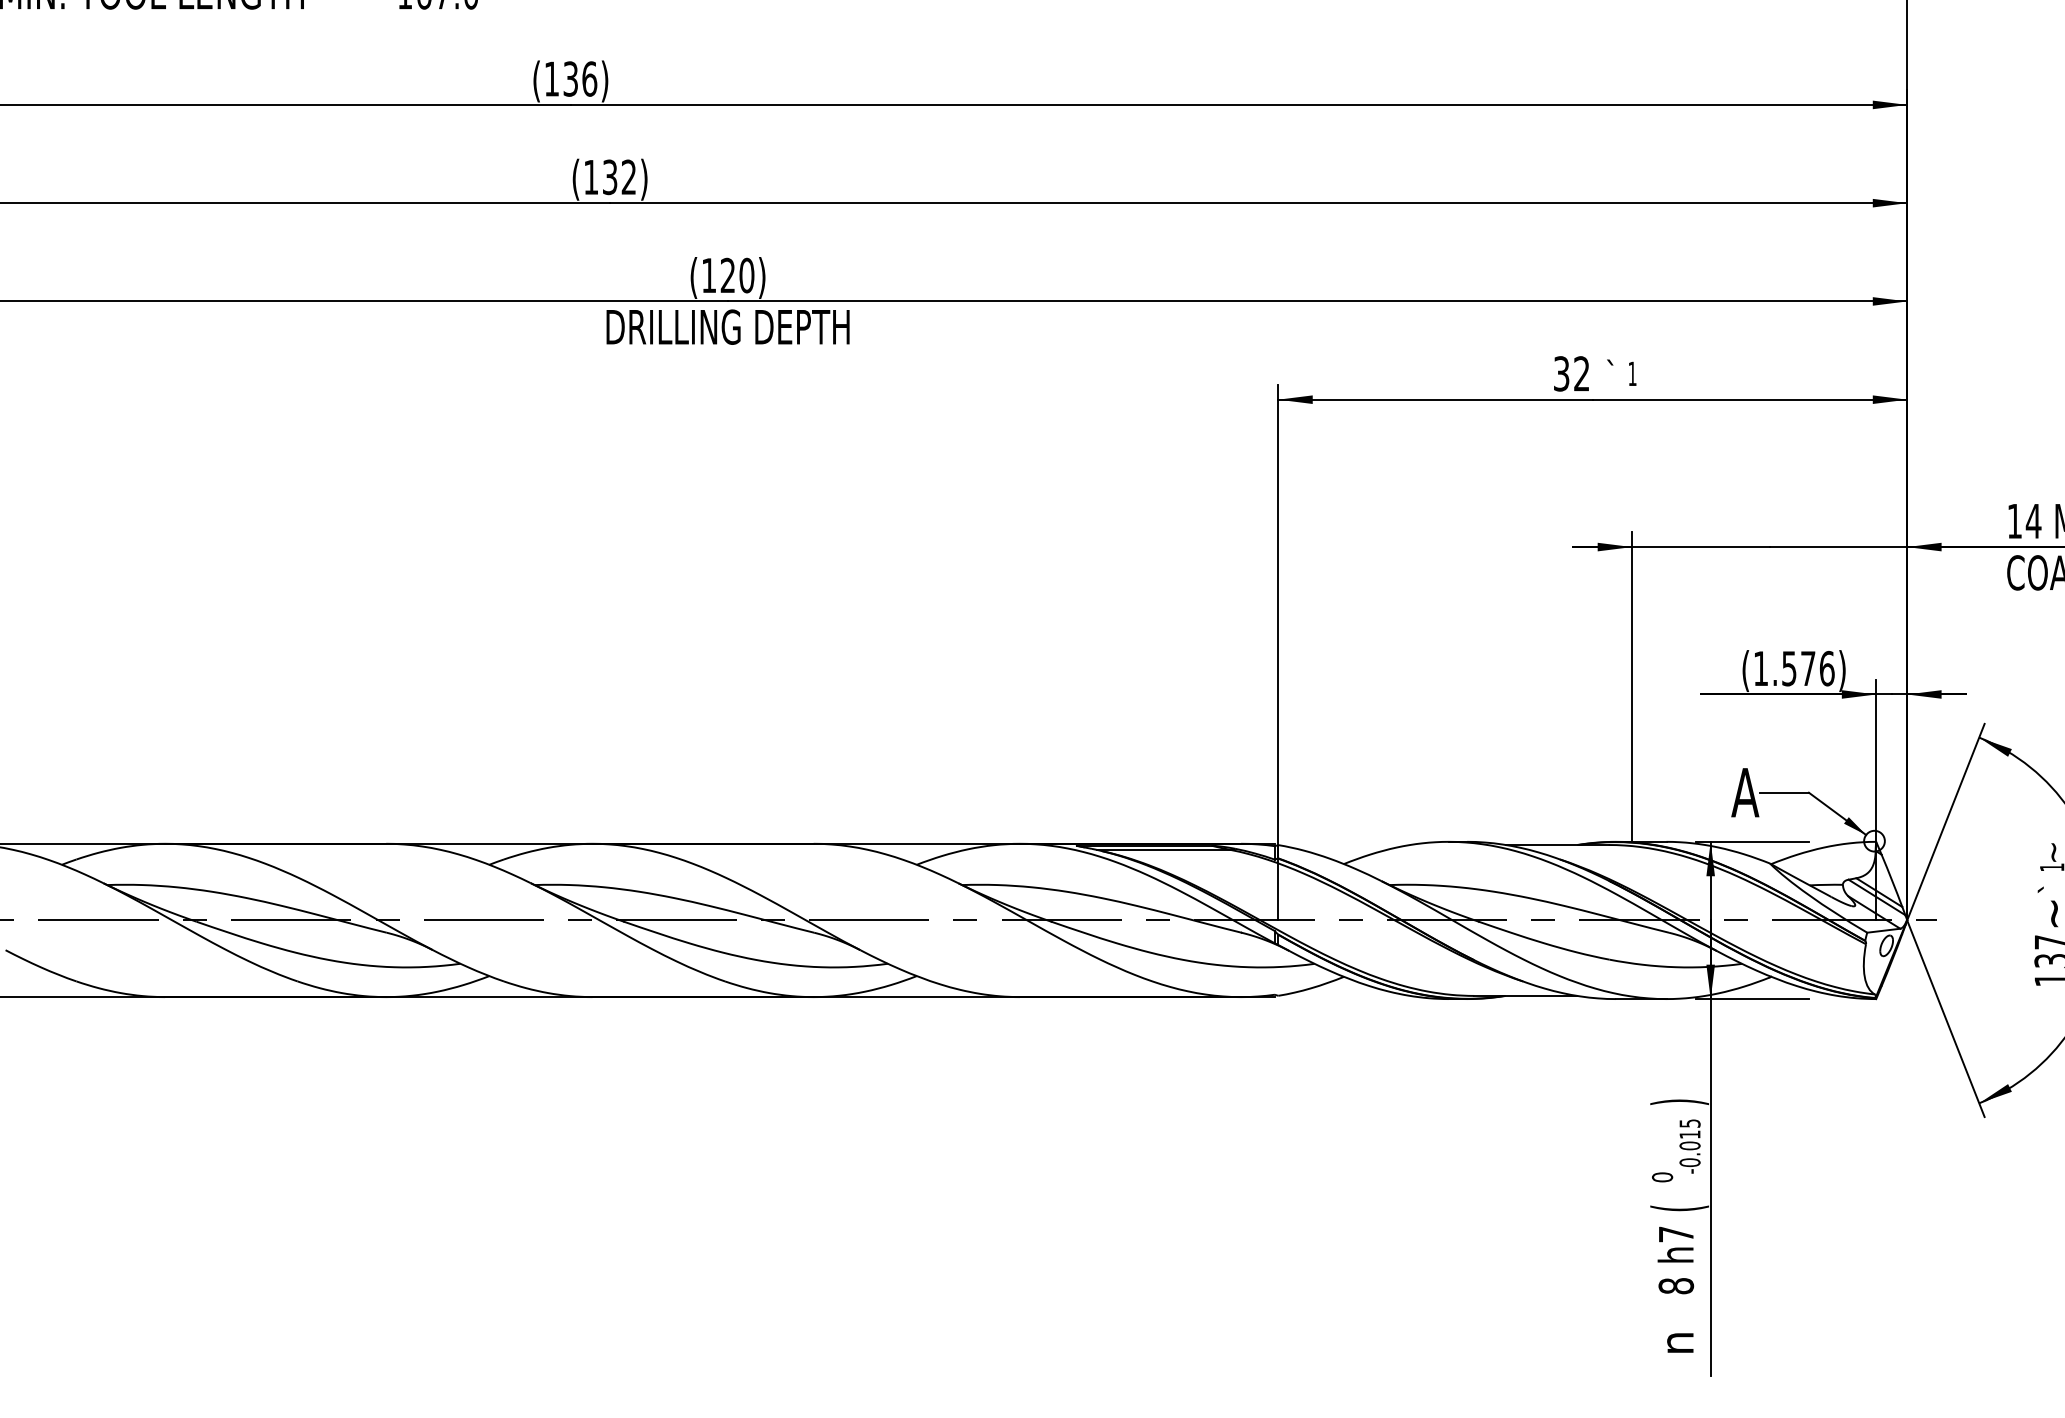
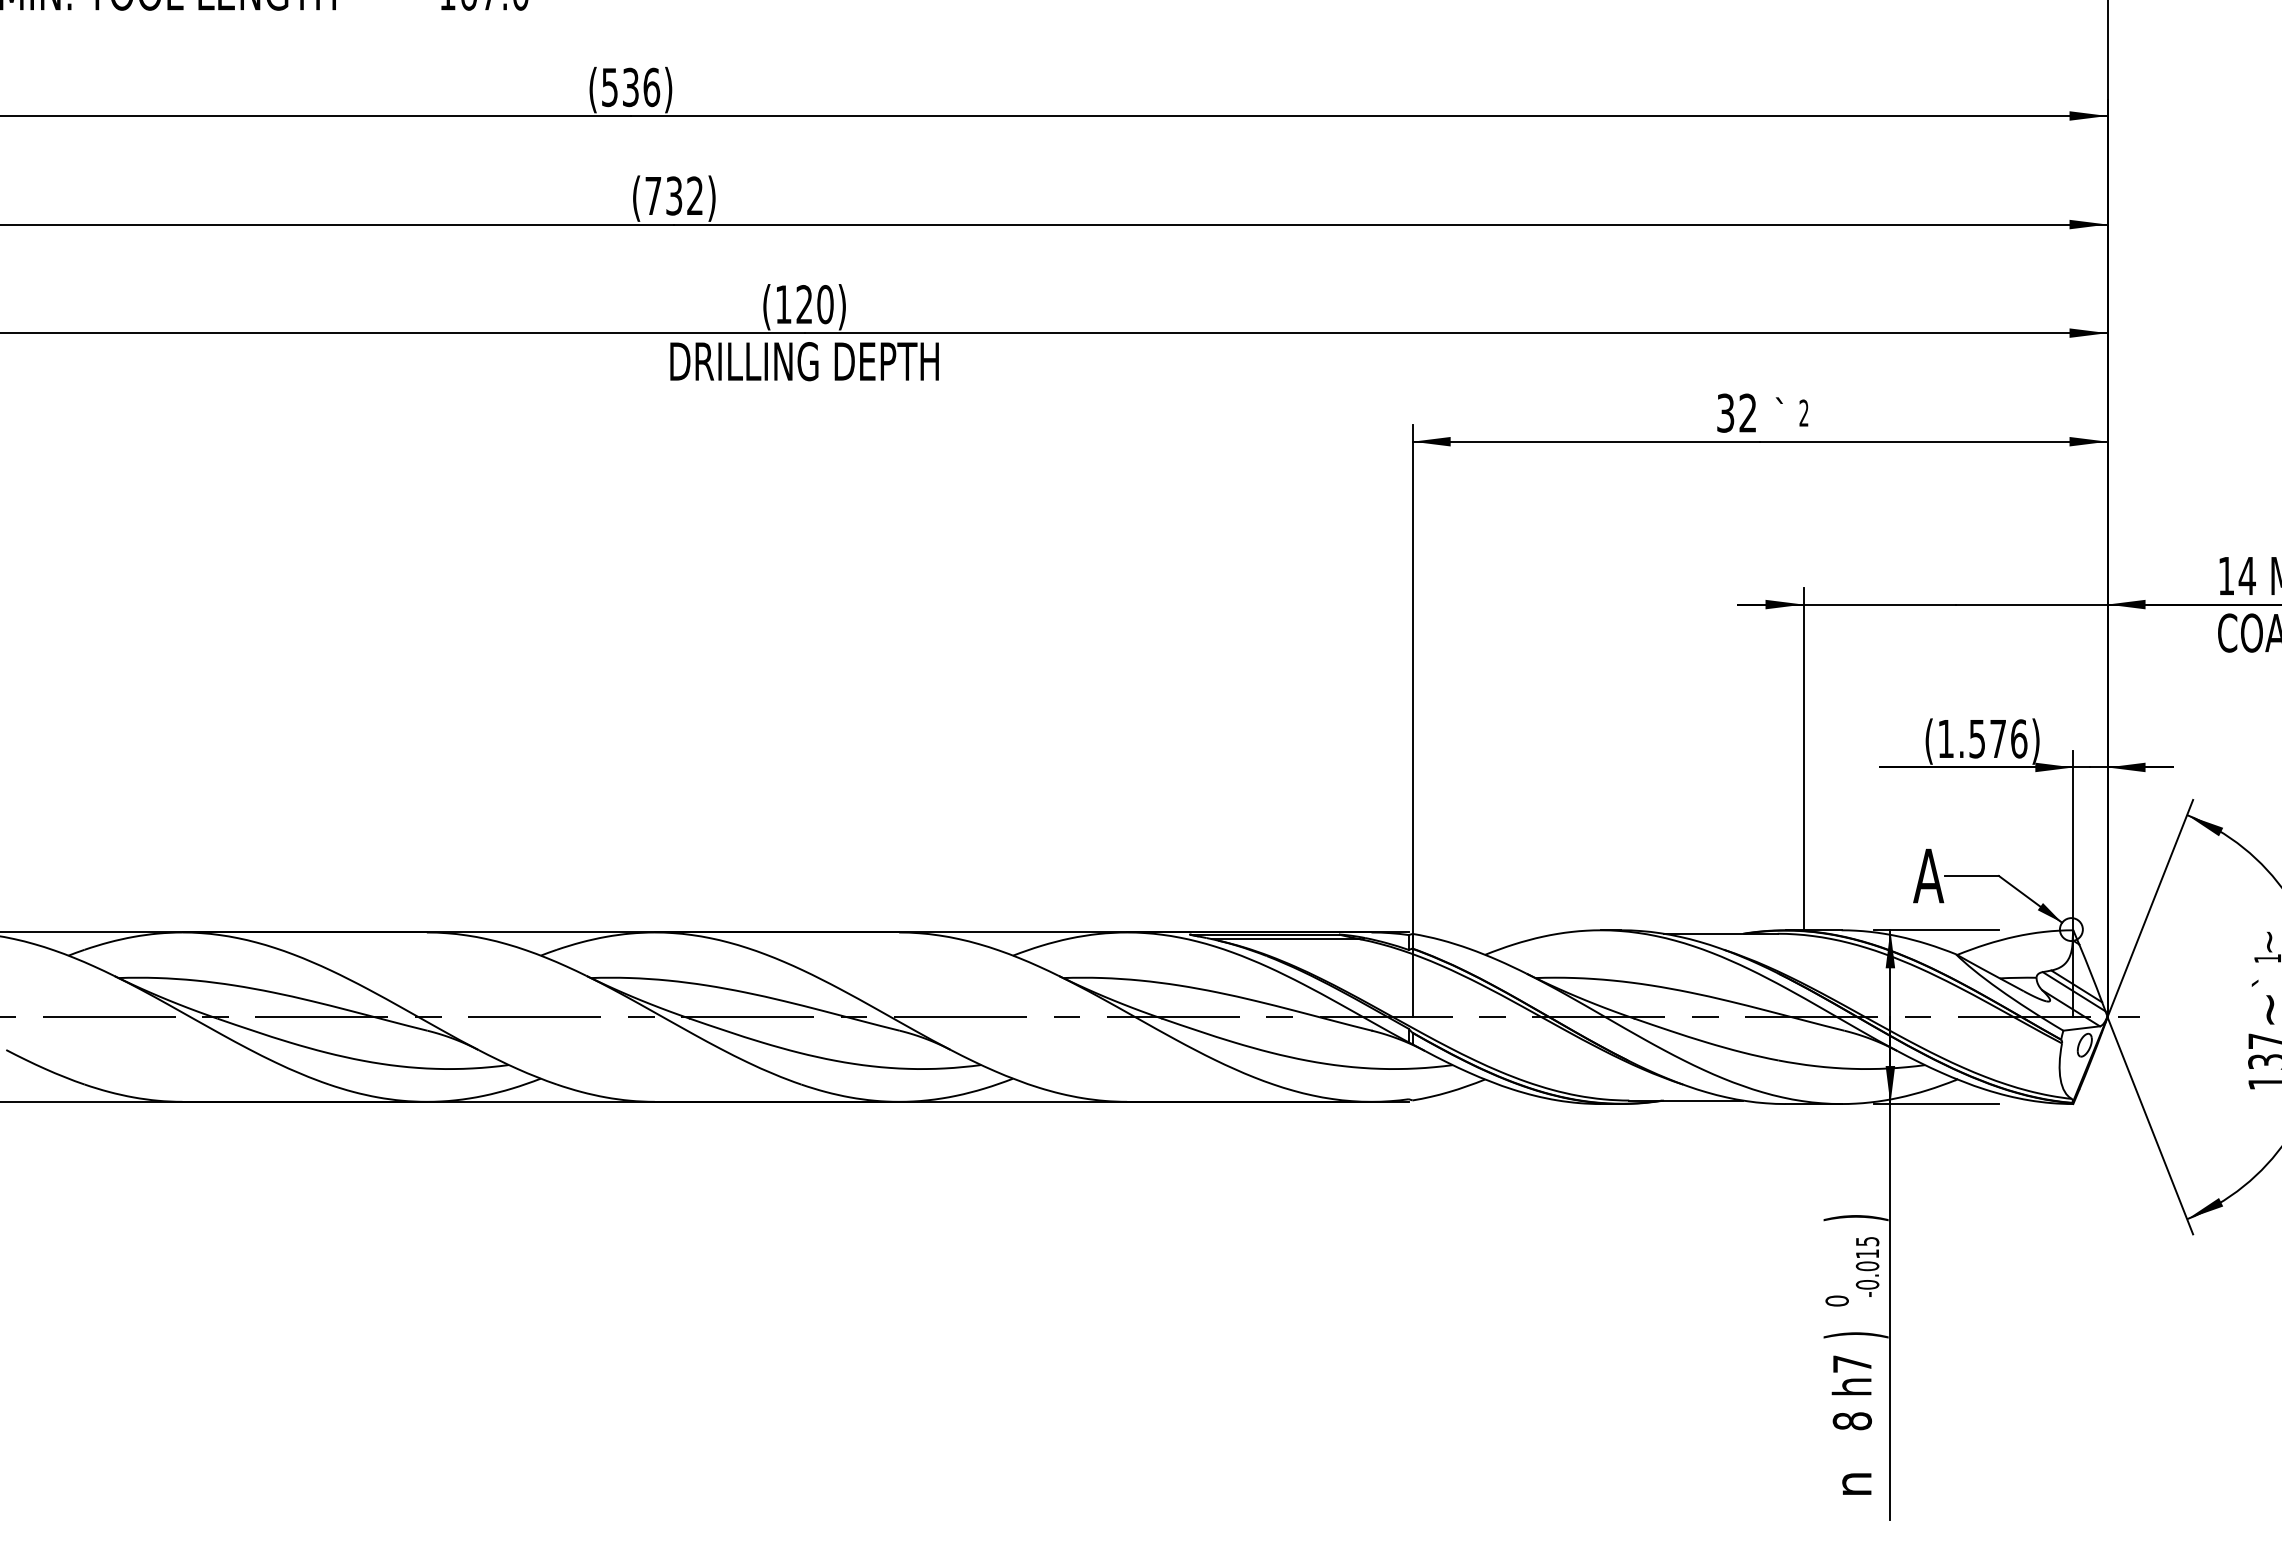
text: (551, 78) -> (609, 86), (136) -> (536)
text: (591, 177) -> (653, 196), (132) -> (732)
text: (1632, 373) -> (1804, 412), 1 -> 2
text: (1679, 1208) -> (1855, 1335), ( -> )

